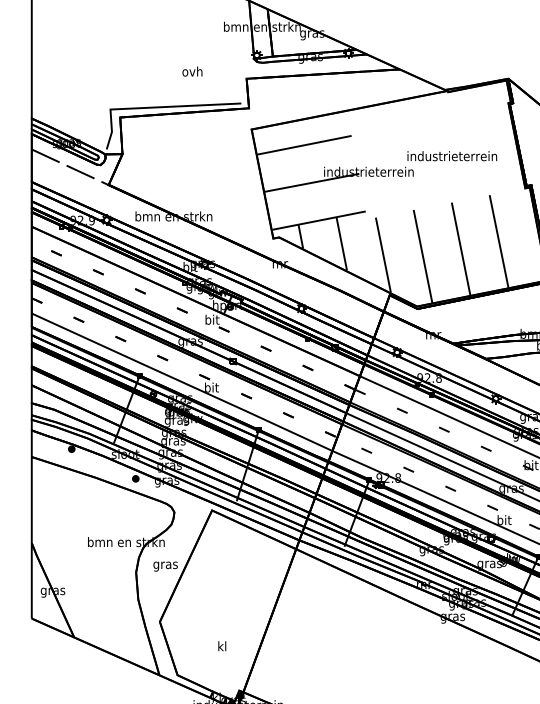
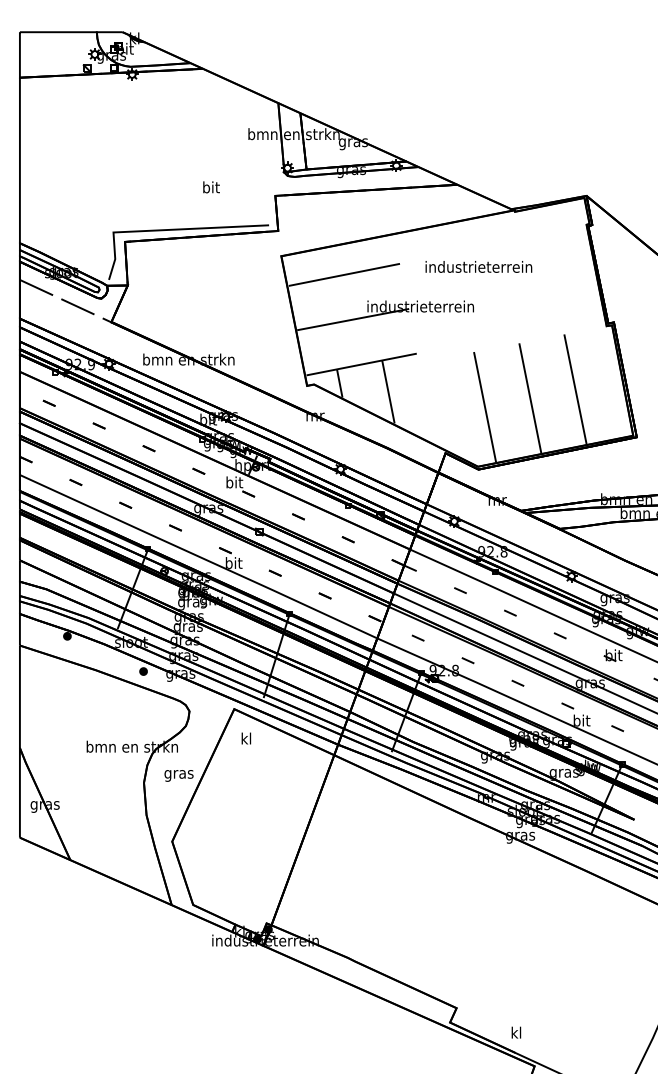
text: (192, 71) -> (210, 187), ovh -> bit
text: (451, 155) -> (478, 266), moved
line: (383, 255) -> (437, 405), removed
text: (222, 646) -> (246, 738), moved

